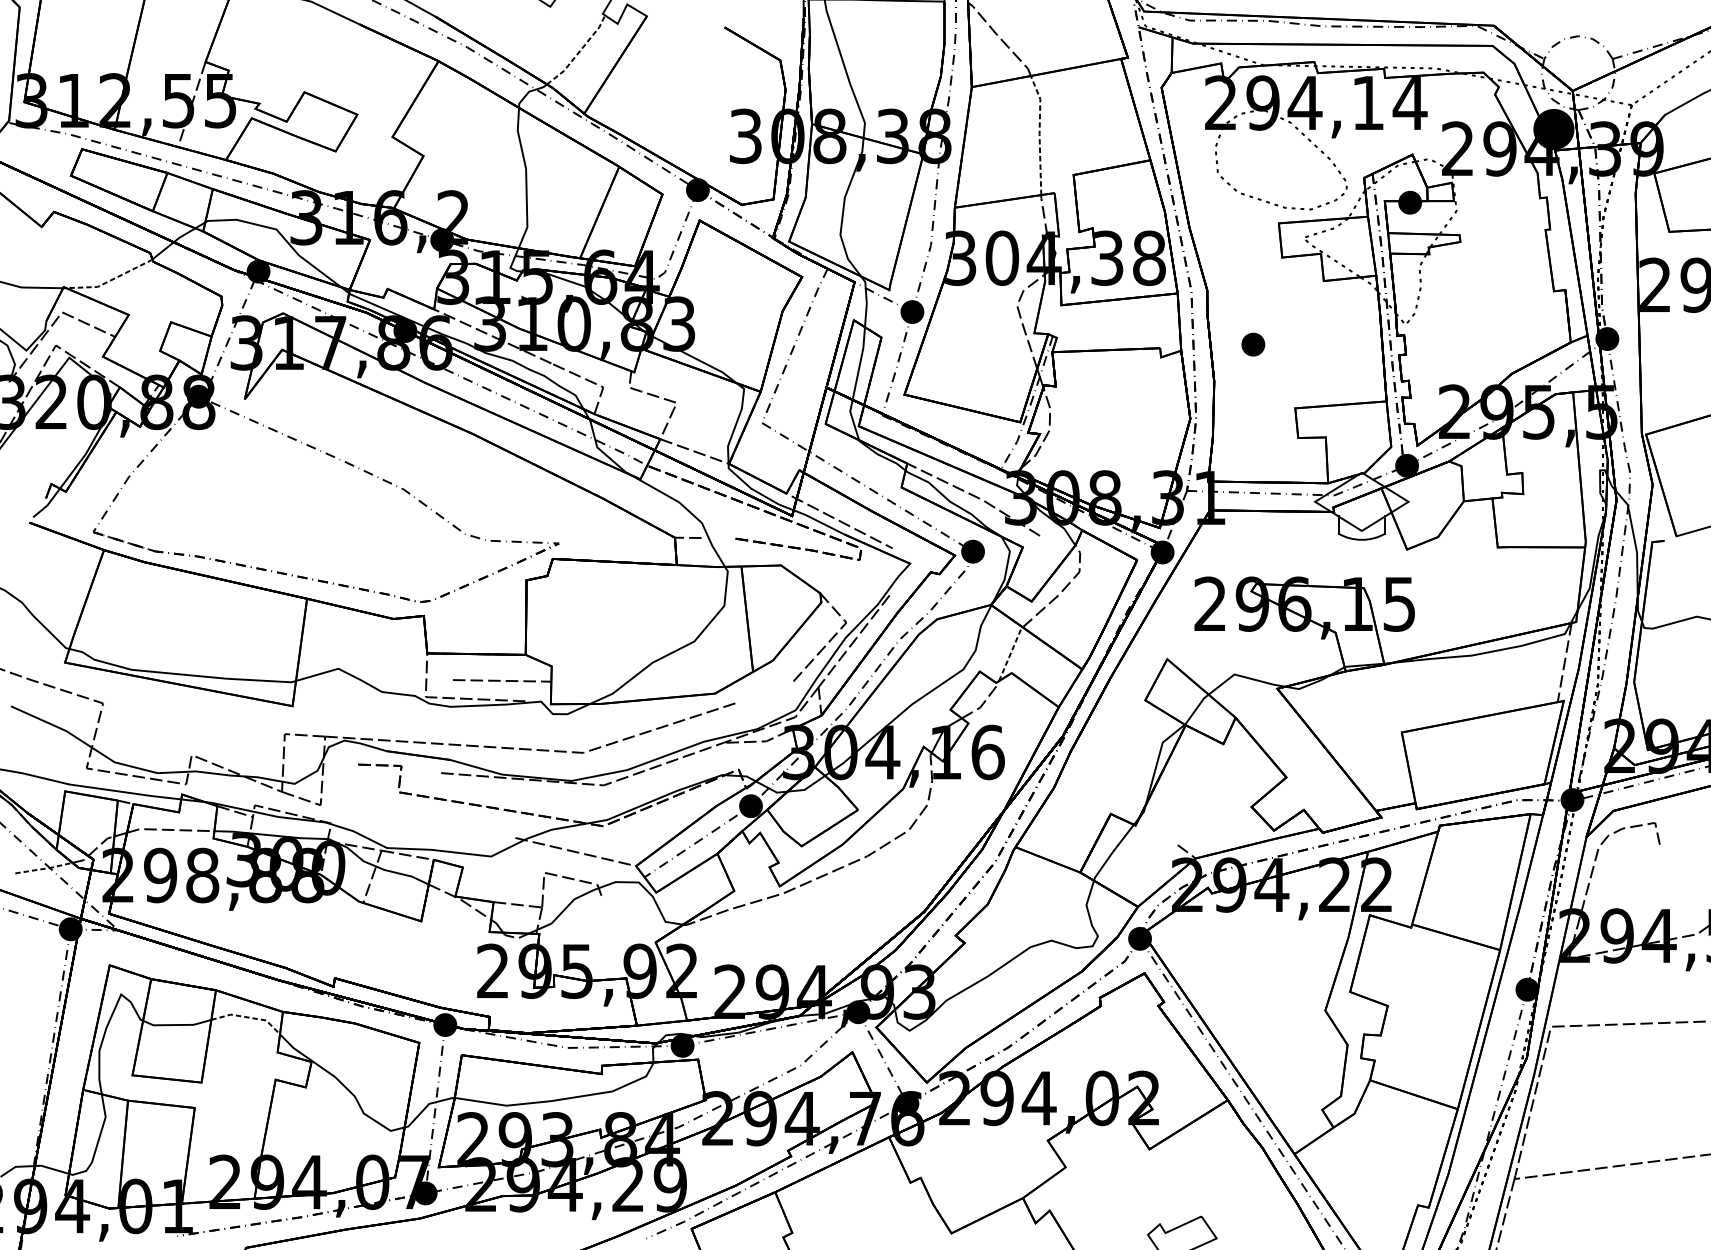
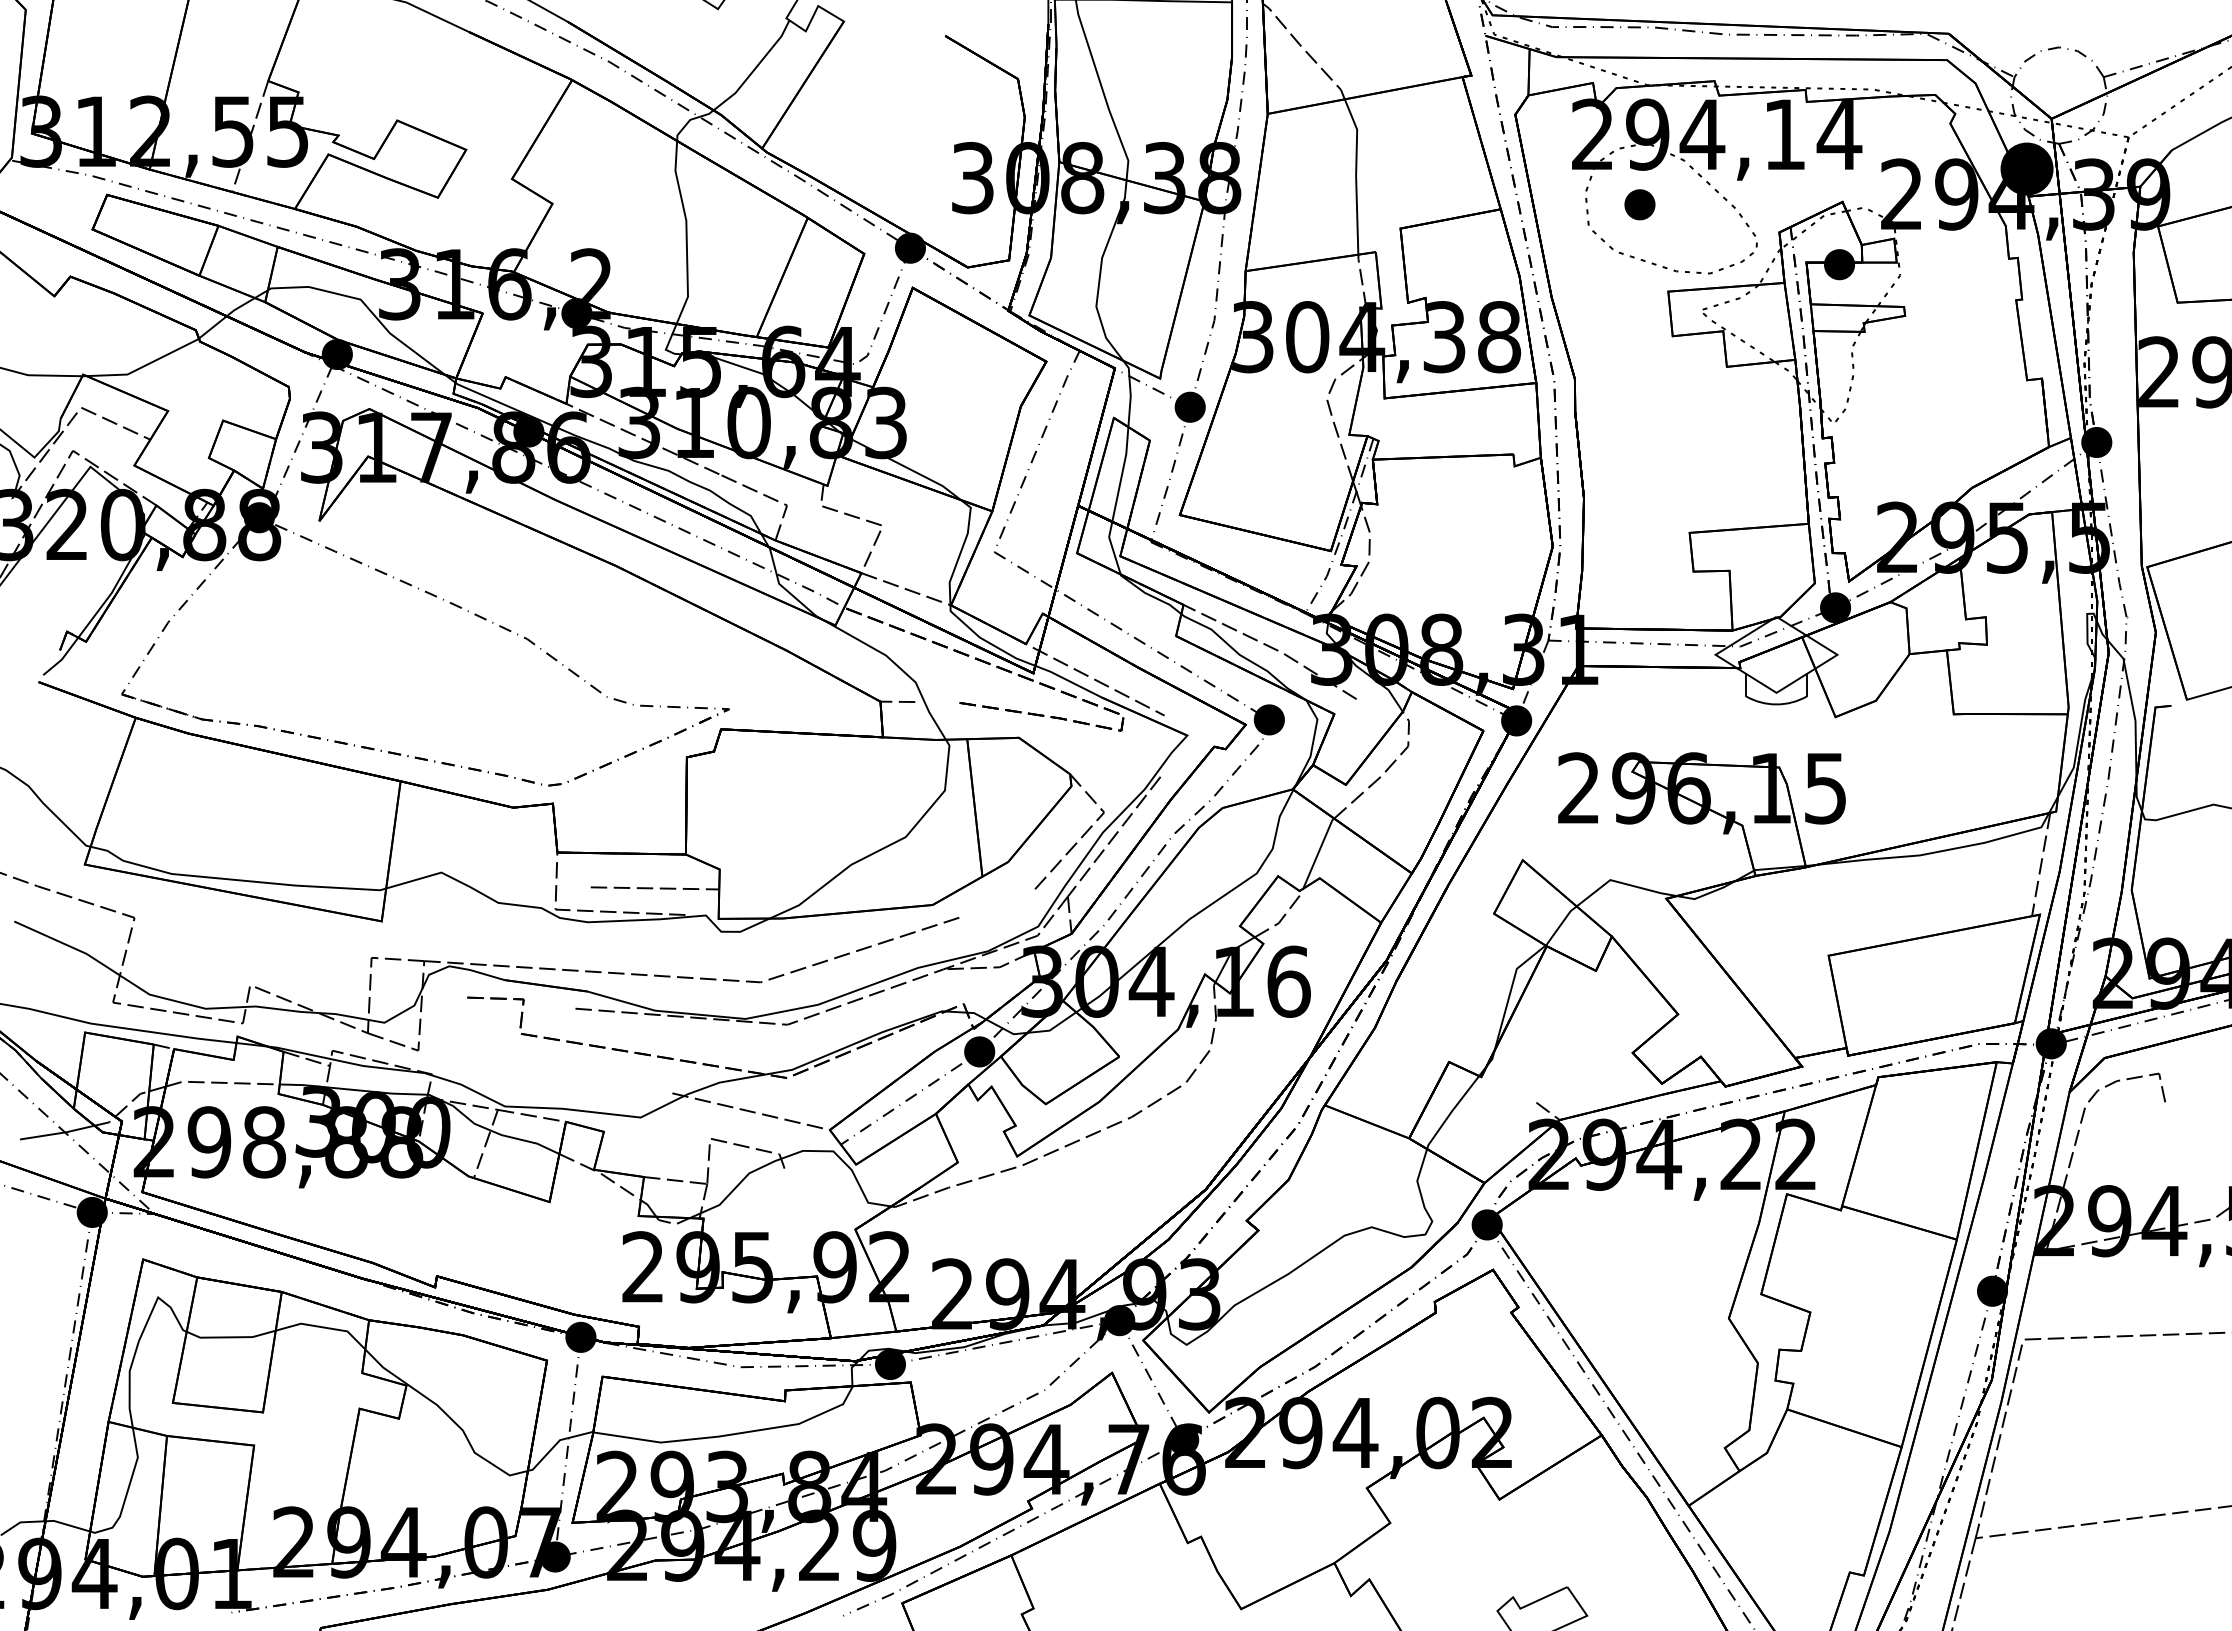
line: (579, 52) -> (755, 68), dashed -> solid
line: (1039, 134) -> (1356, 175), dashed -> solid
line: (111, 280) -> (145, 365), dashed -> solid
part: (1252, 344) -> (1639, 204), moved
line: (1010, 653) -> (1318, 852), dashed -> solid
line: (44, 868) -> (57, 1133), dashed -> solid
line: (248, 1017) -> (324, 1327), dashed -> solid

